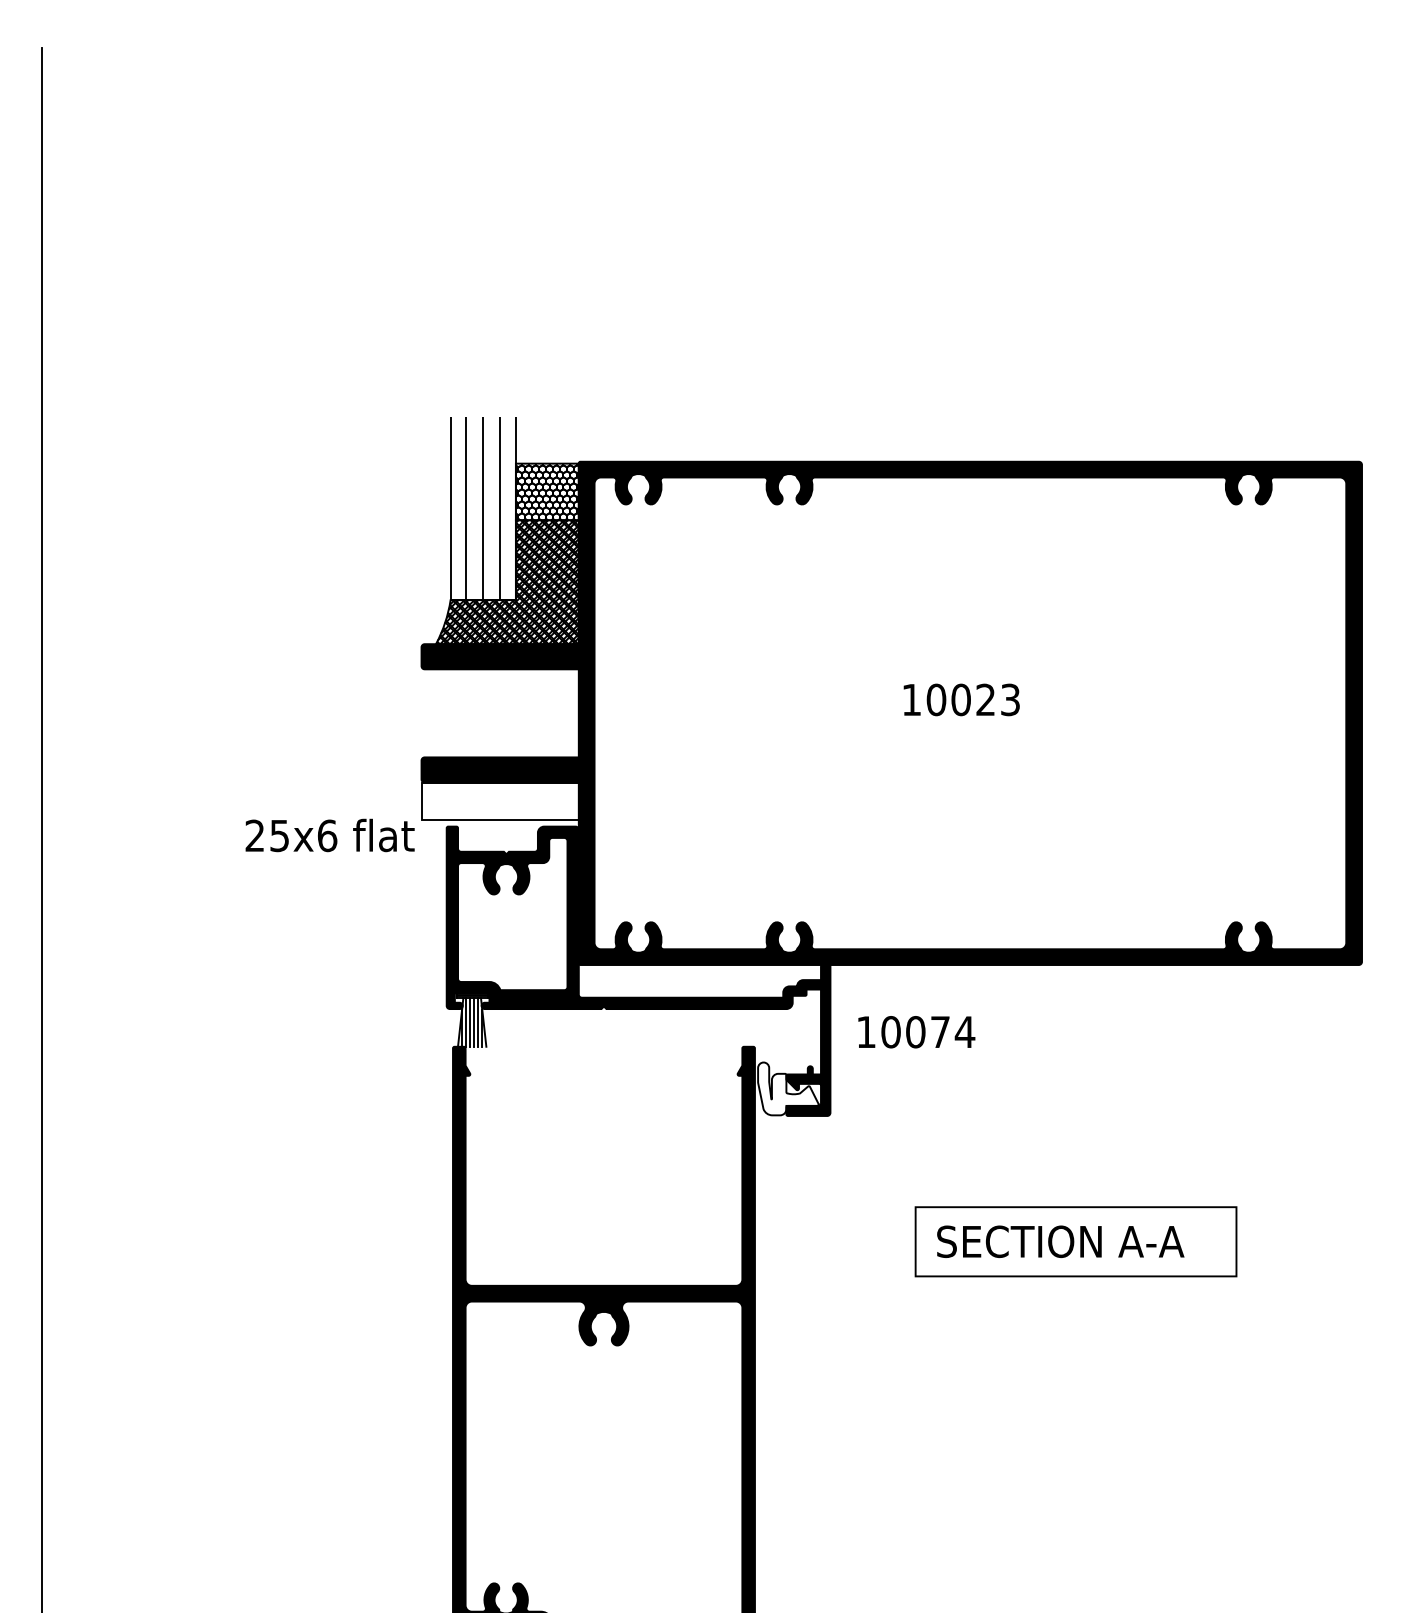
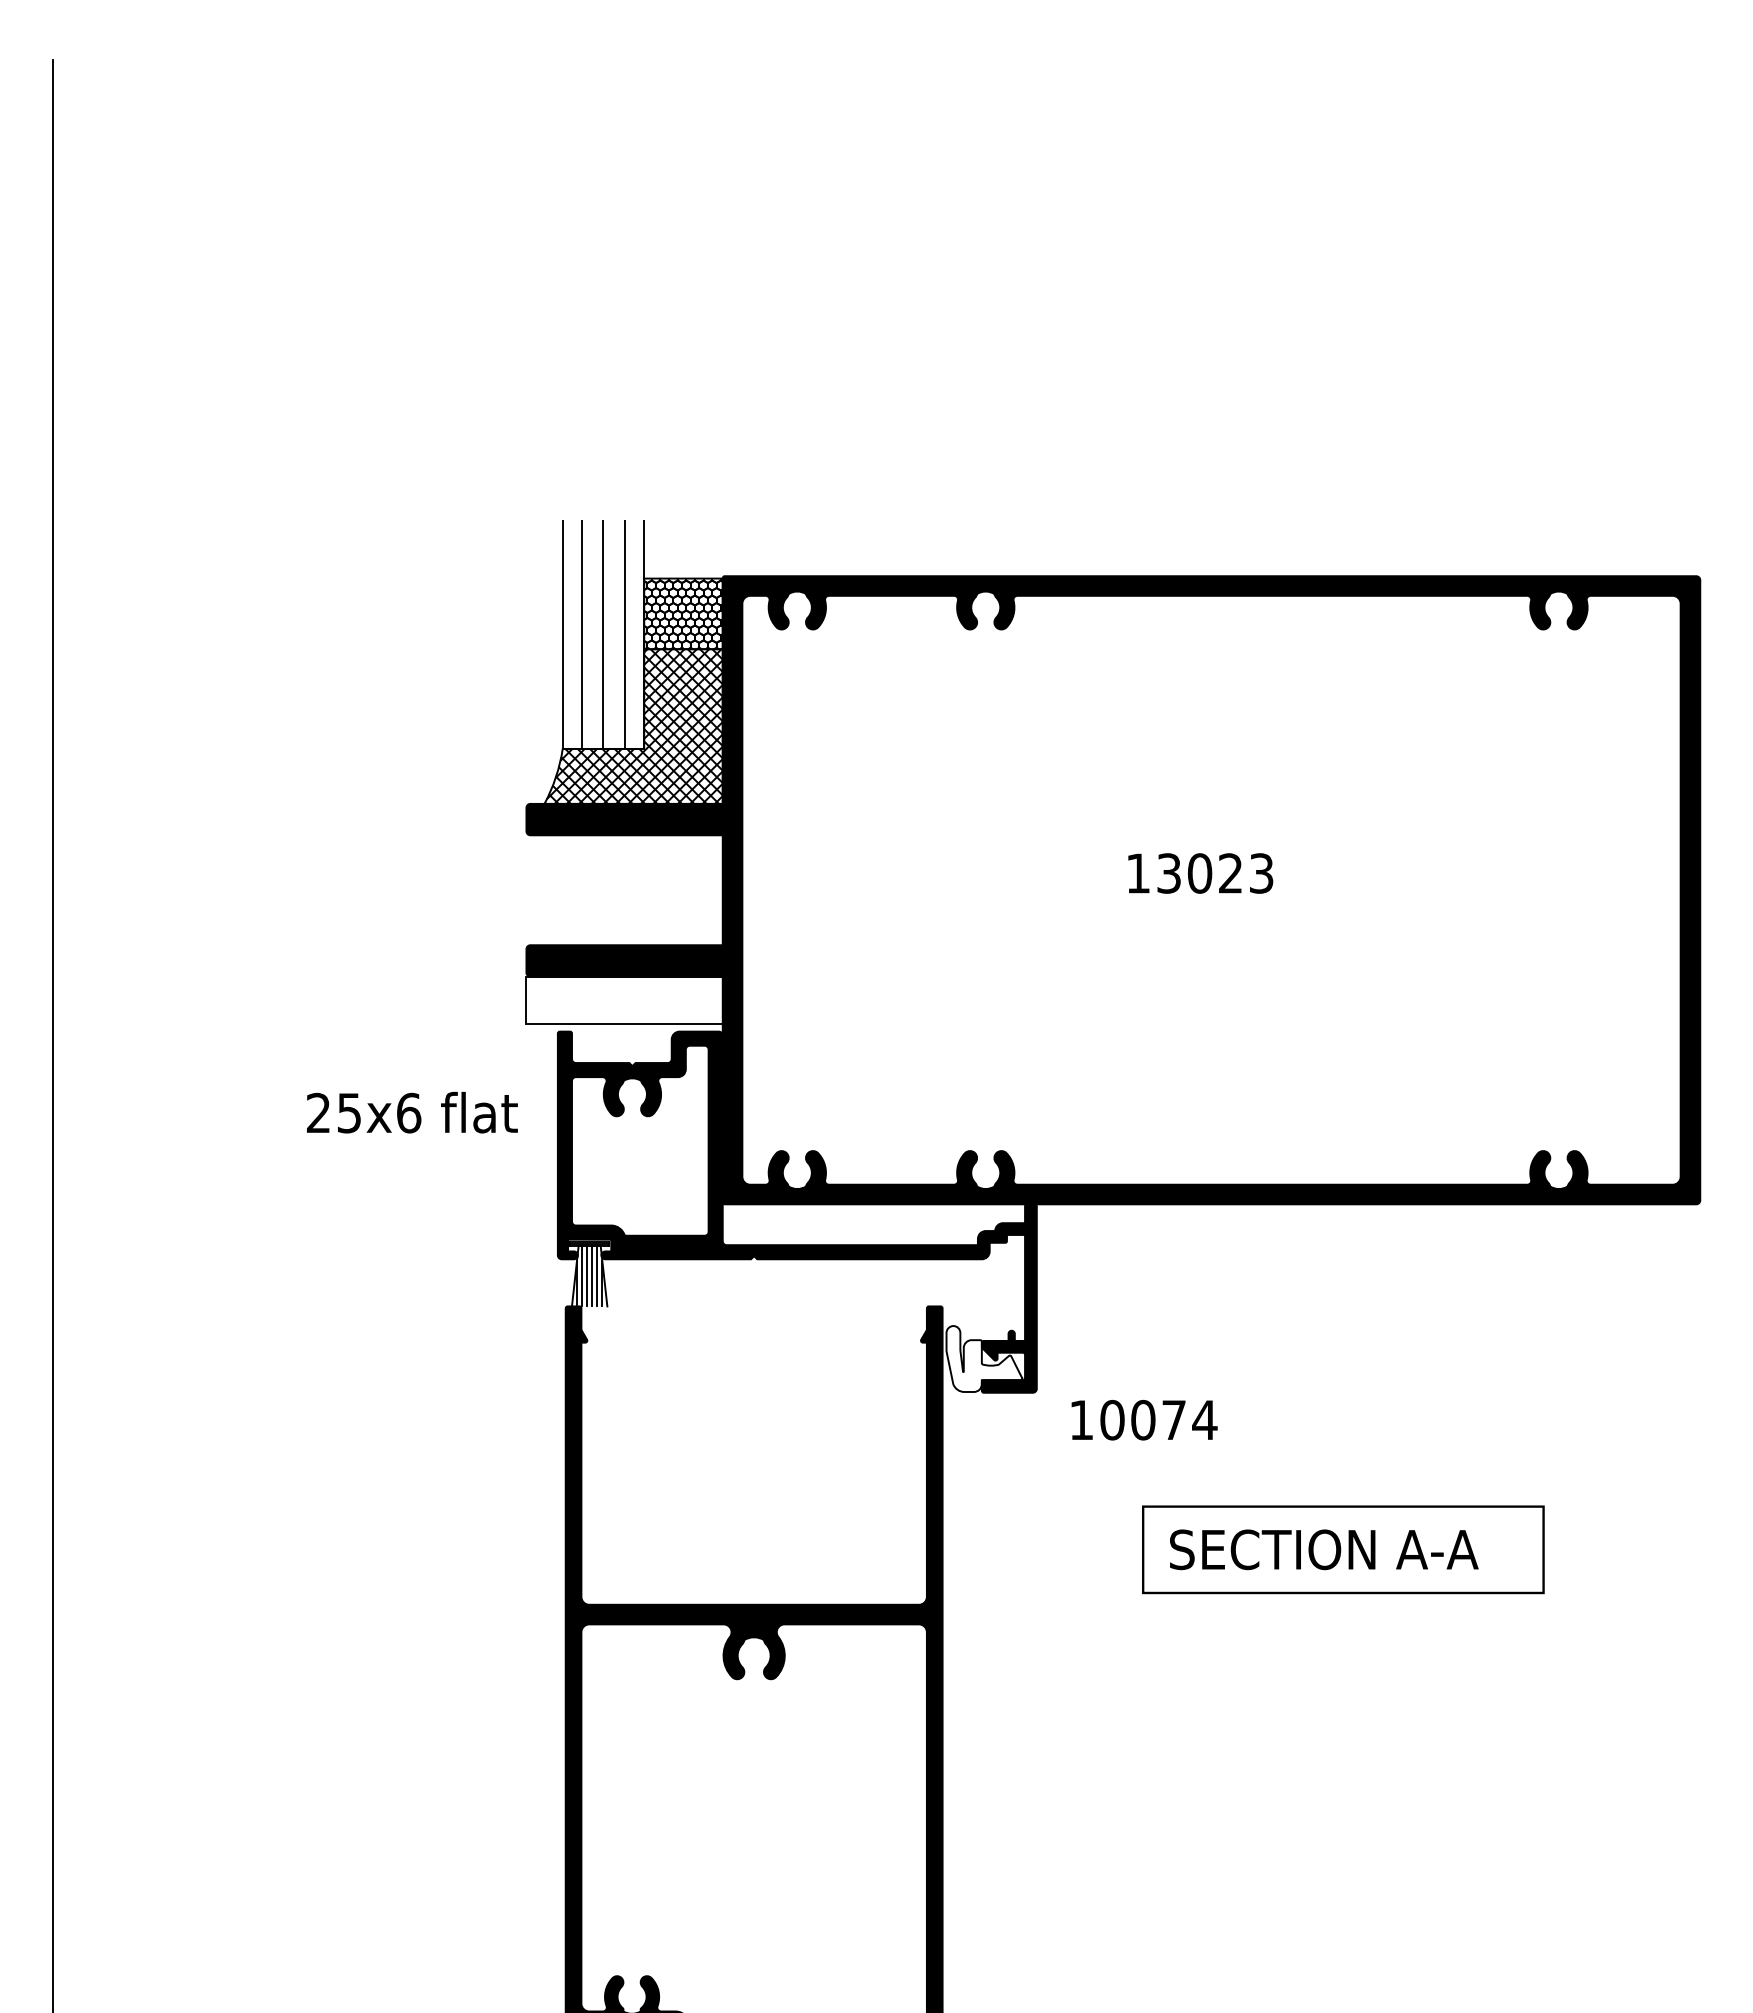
hatch: (508, 582) -> (634, 726), removed
text: (936, 699) -> (1169, 873), 10023 -> 13023
text: (330, 835) -> (412, 1112), moved
text: (916, 1032) -> (1144, 1420), moved

